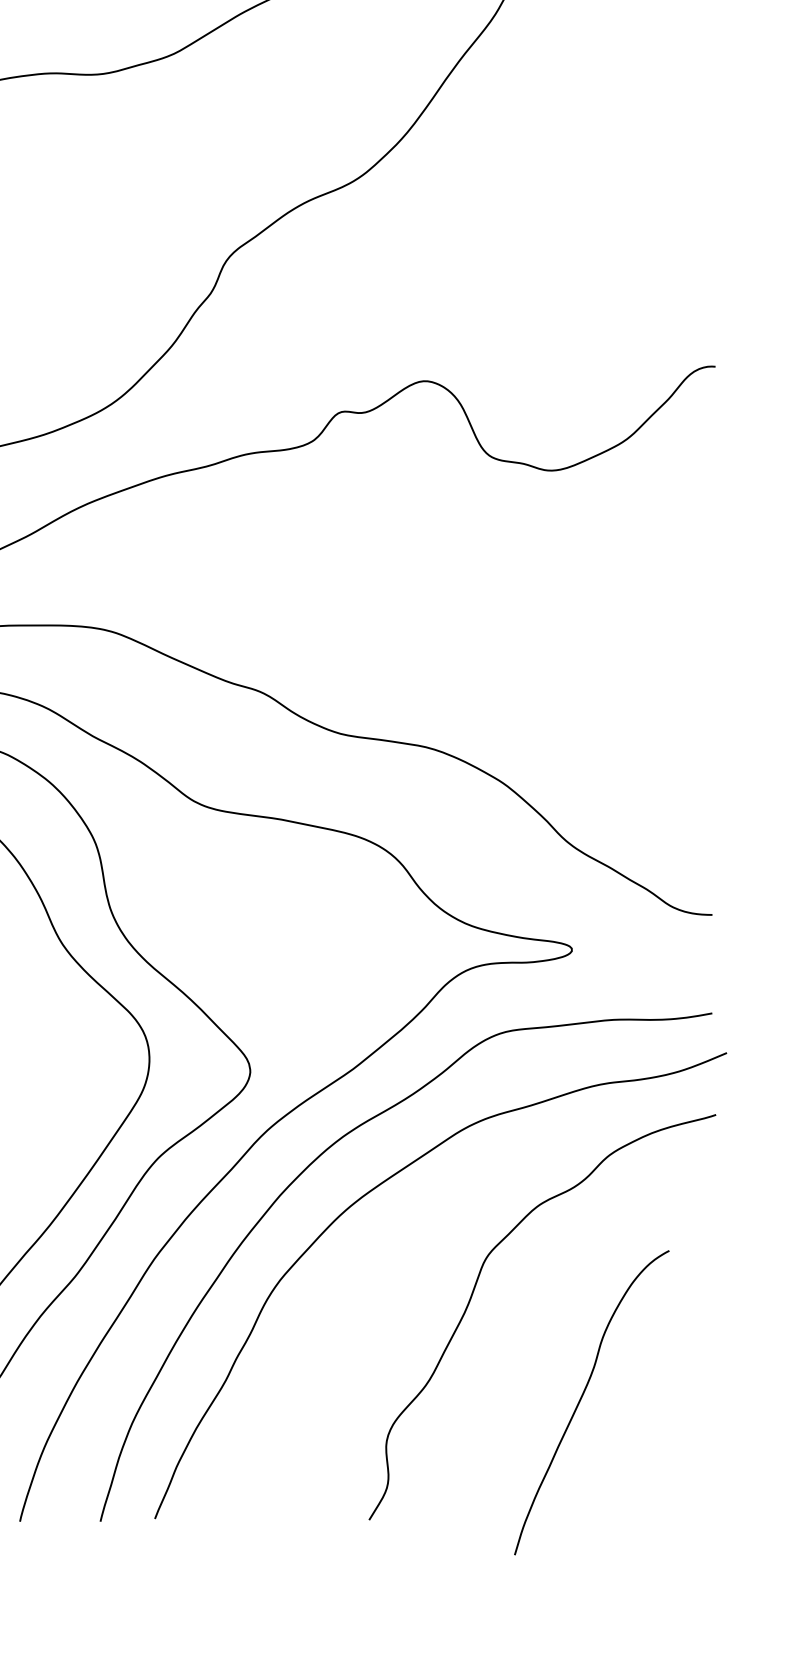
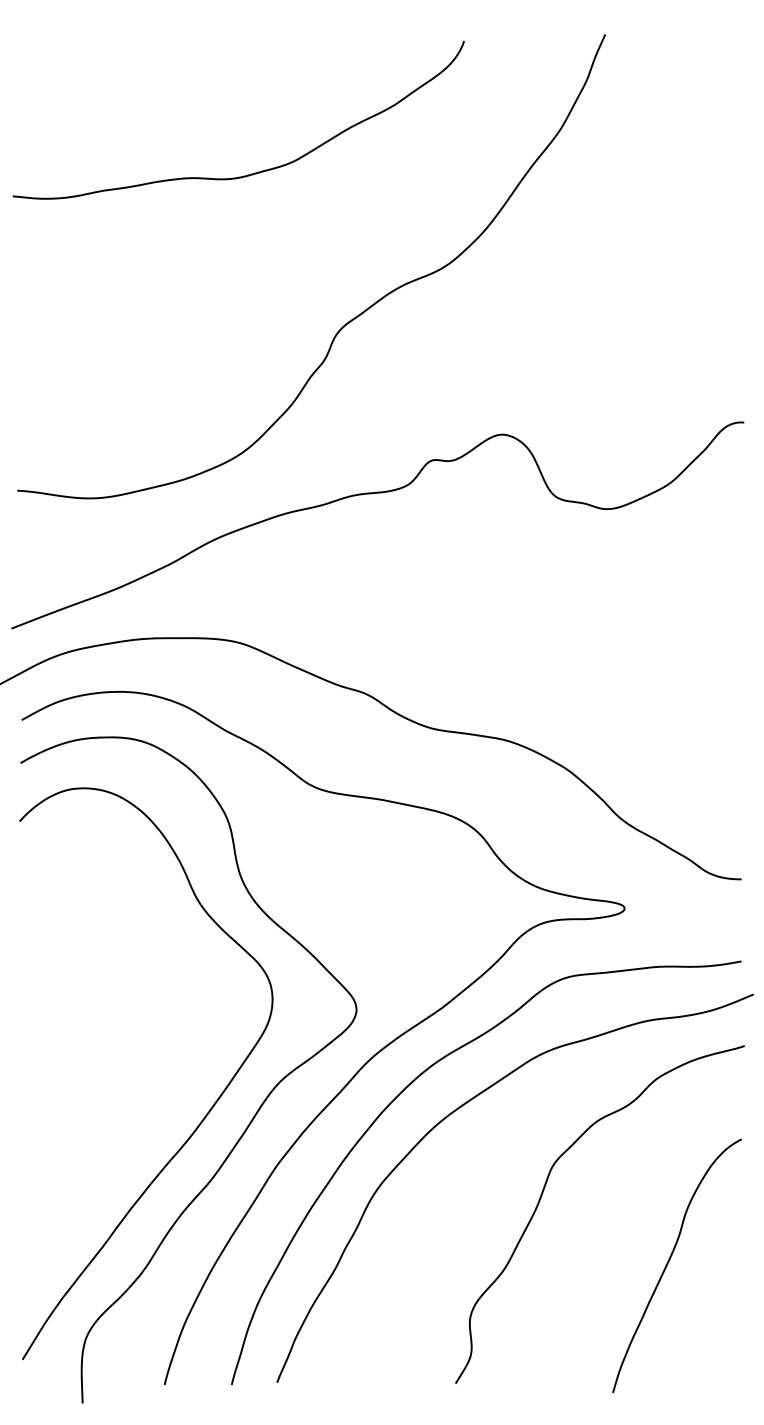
curve: (582, 1397) -> (669, 1261), moved

